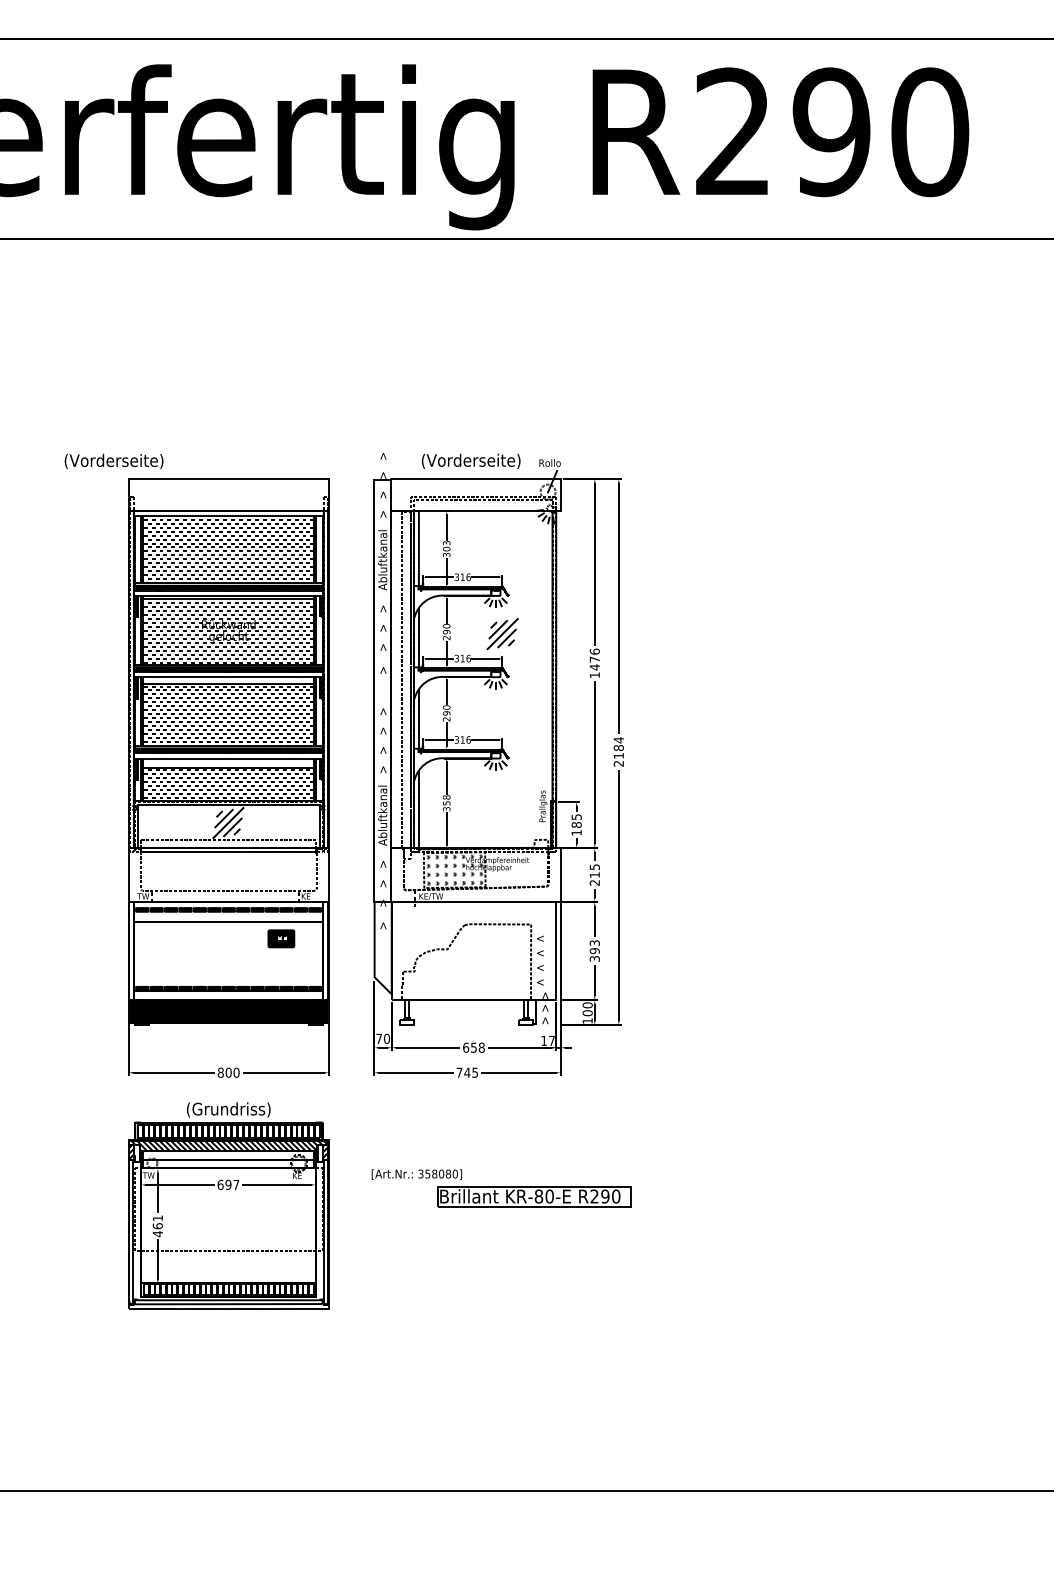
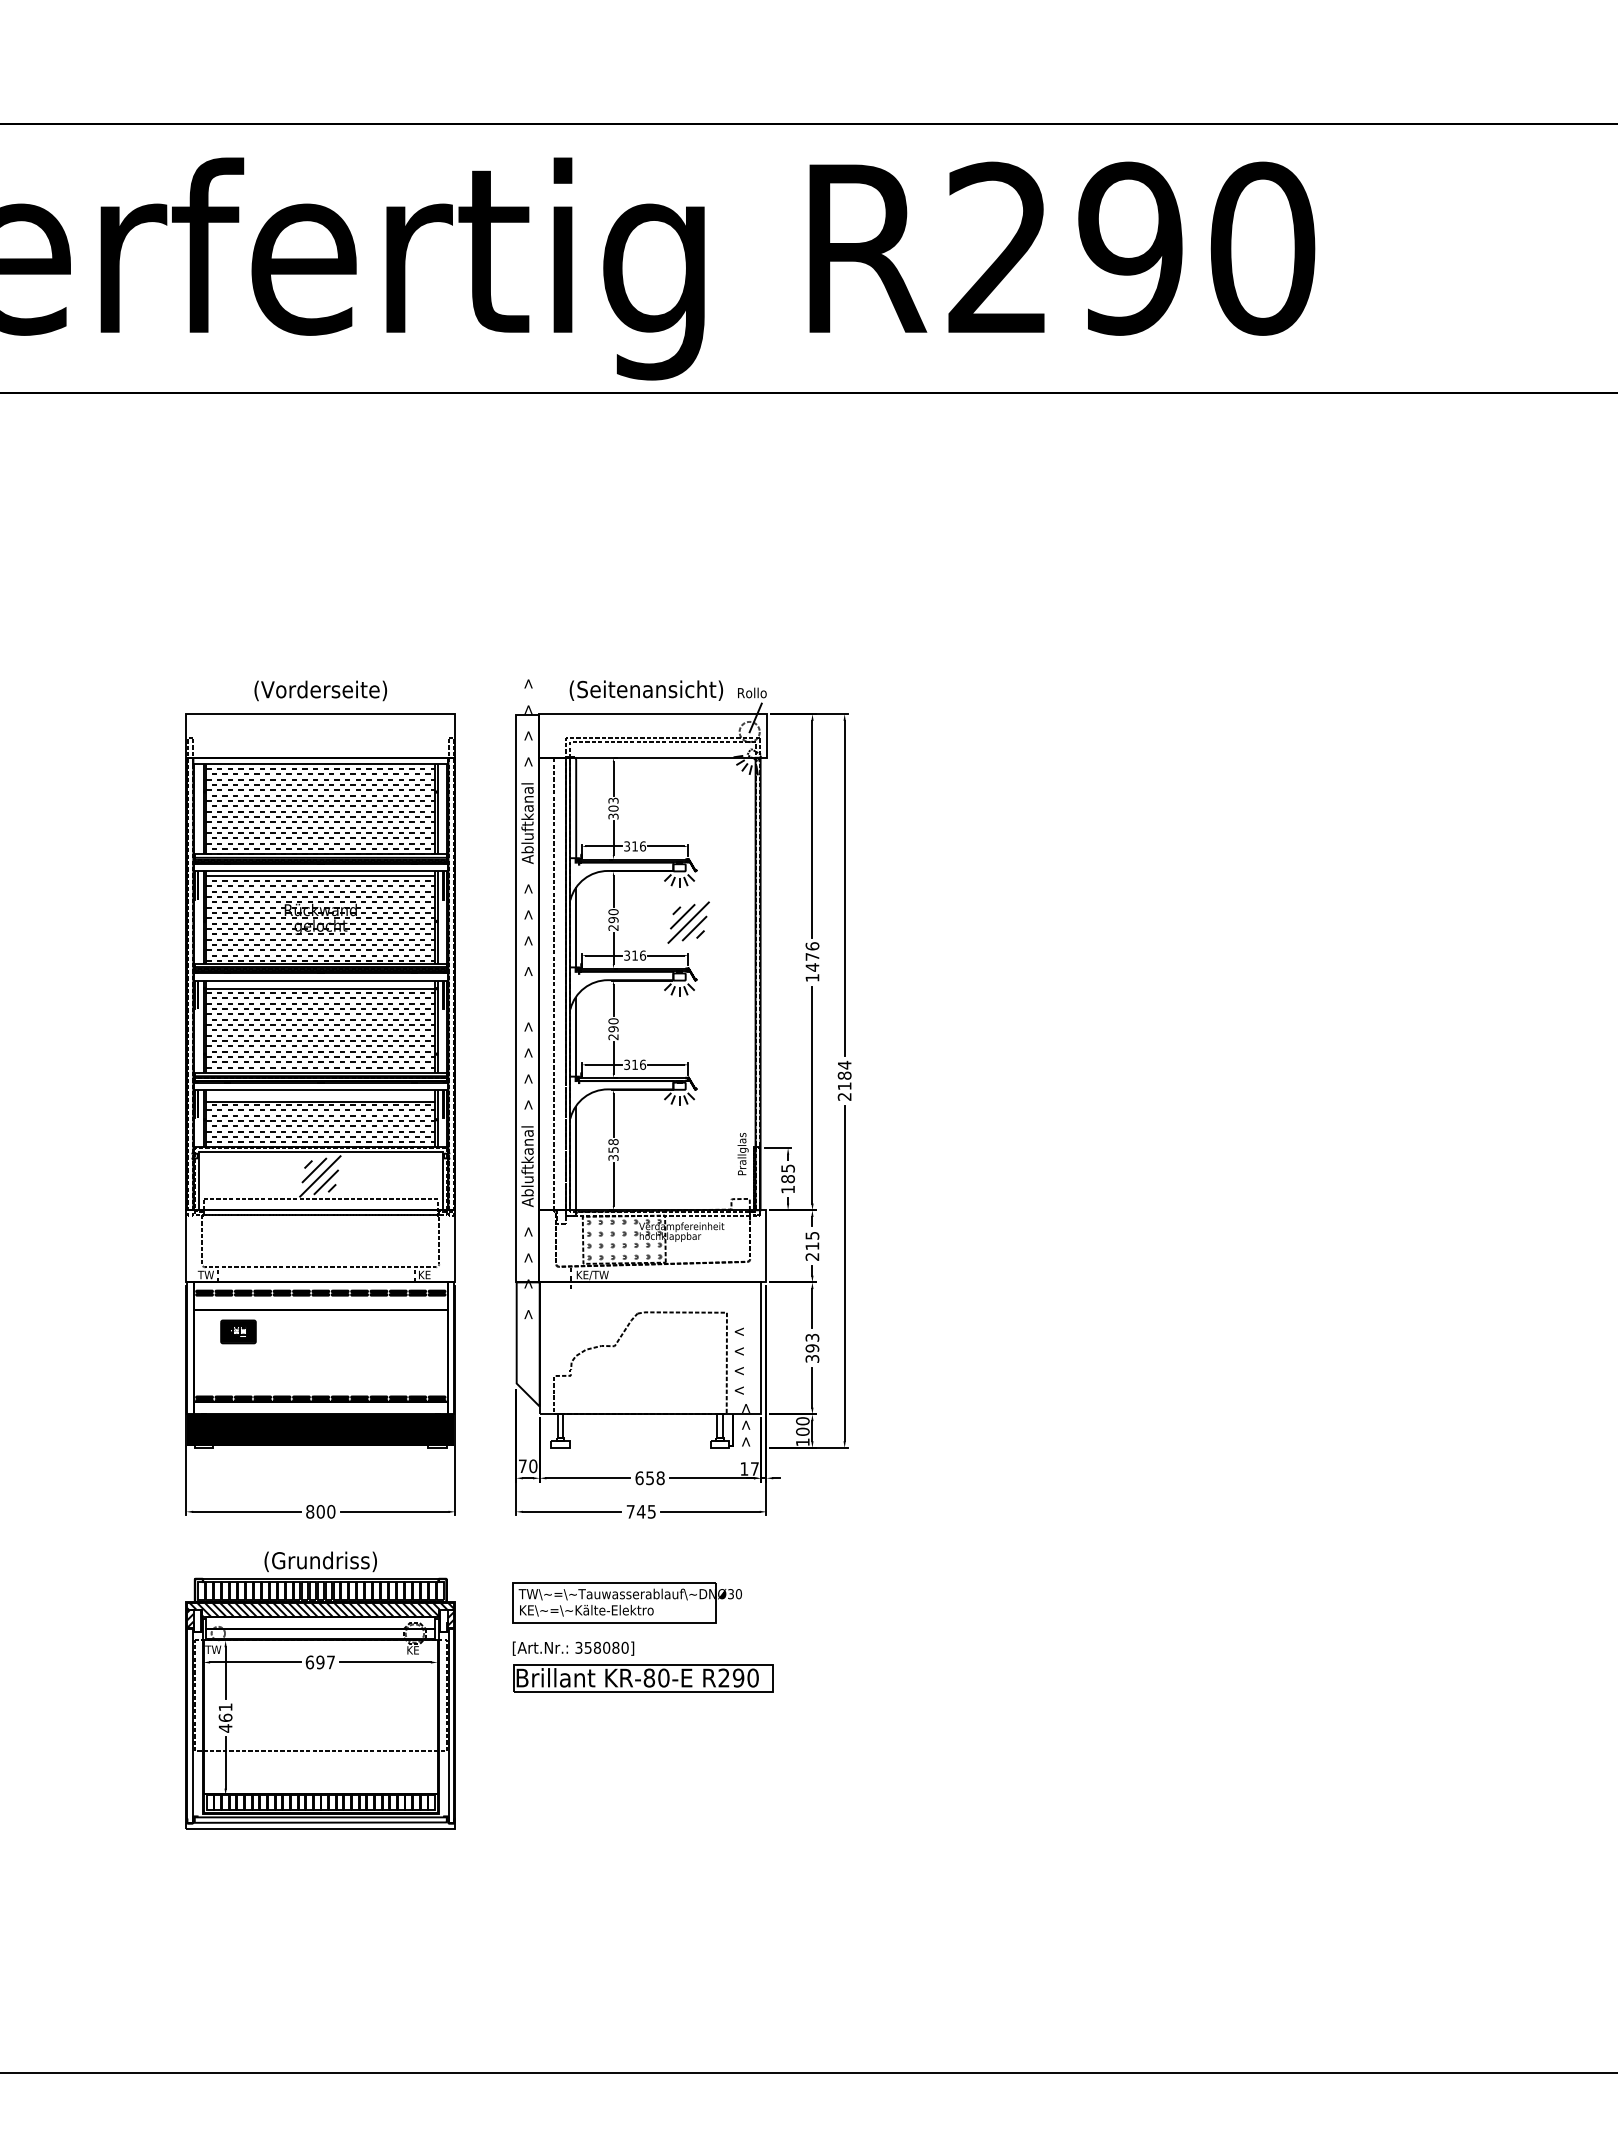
text: (113, 461) -> (320, 690), moved
text: (471, 461) -> (646, 690), (Vorderseite) -> (Seitenansicht)
part: (281, 938) -> (238, 1331), moved
part: (456, 1140) -> (626, 1602), added
part: (534, 1196) -> (643, 1678), moved

